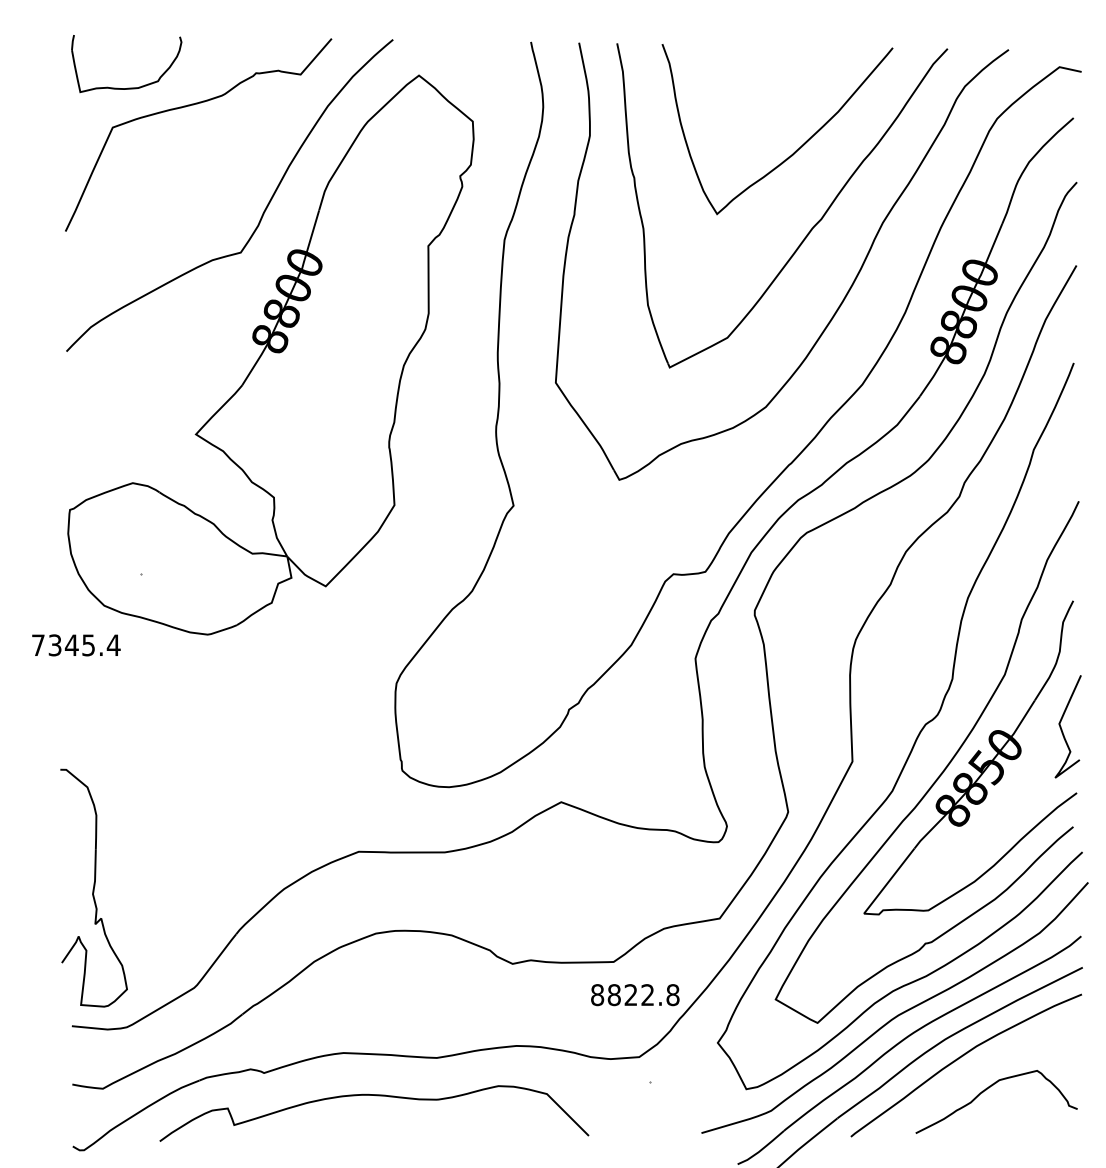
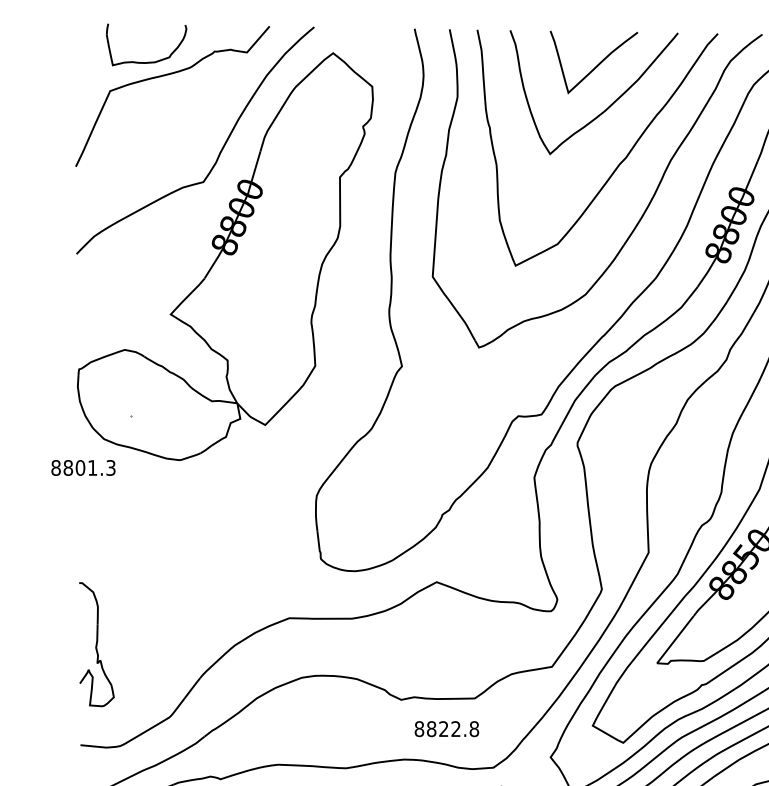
part: (127, 87) -> (147, 61), moved
curve: (781, 92) -> (597, 65), added
text: (75, 645) -> (83, 468), 7345.4 -> 8801.3
part: (94, 887) -> (96, 644), size x0.71
text: (635, 995) -> (447, 729), moved

